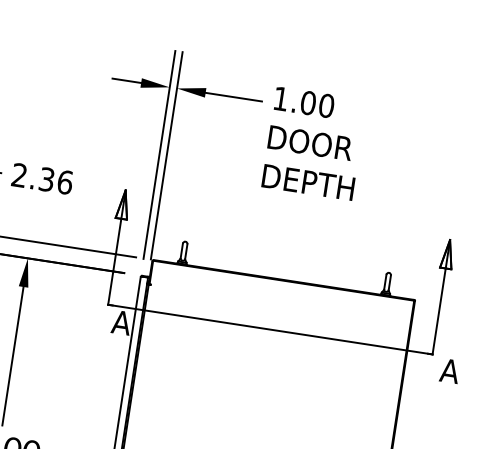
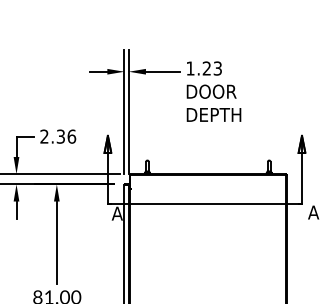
text: (317, 104) -> (212, 68), 1.00 -> 1.23

